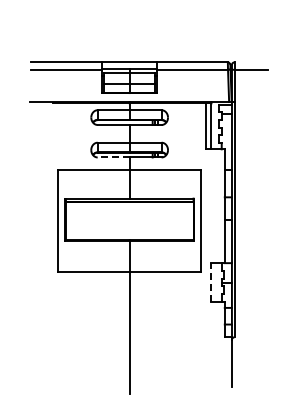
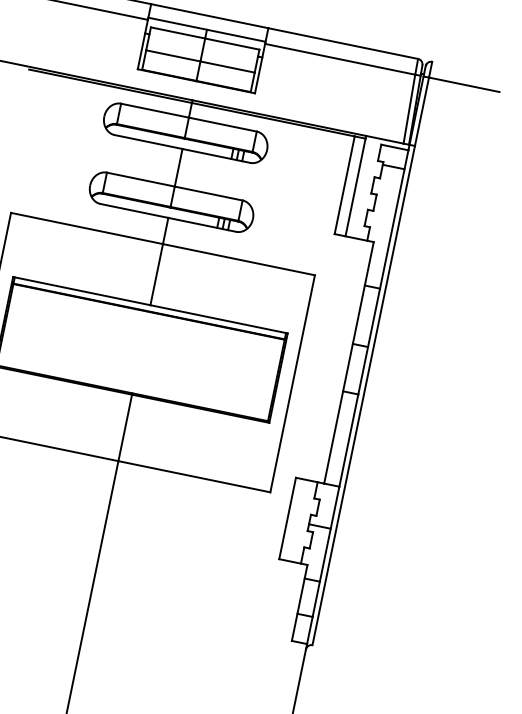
line: (113, 157) -> (134, 210), dashed -> solid
line: (211, 281) -> (288, 516), dashed -> solid

